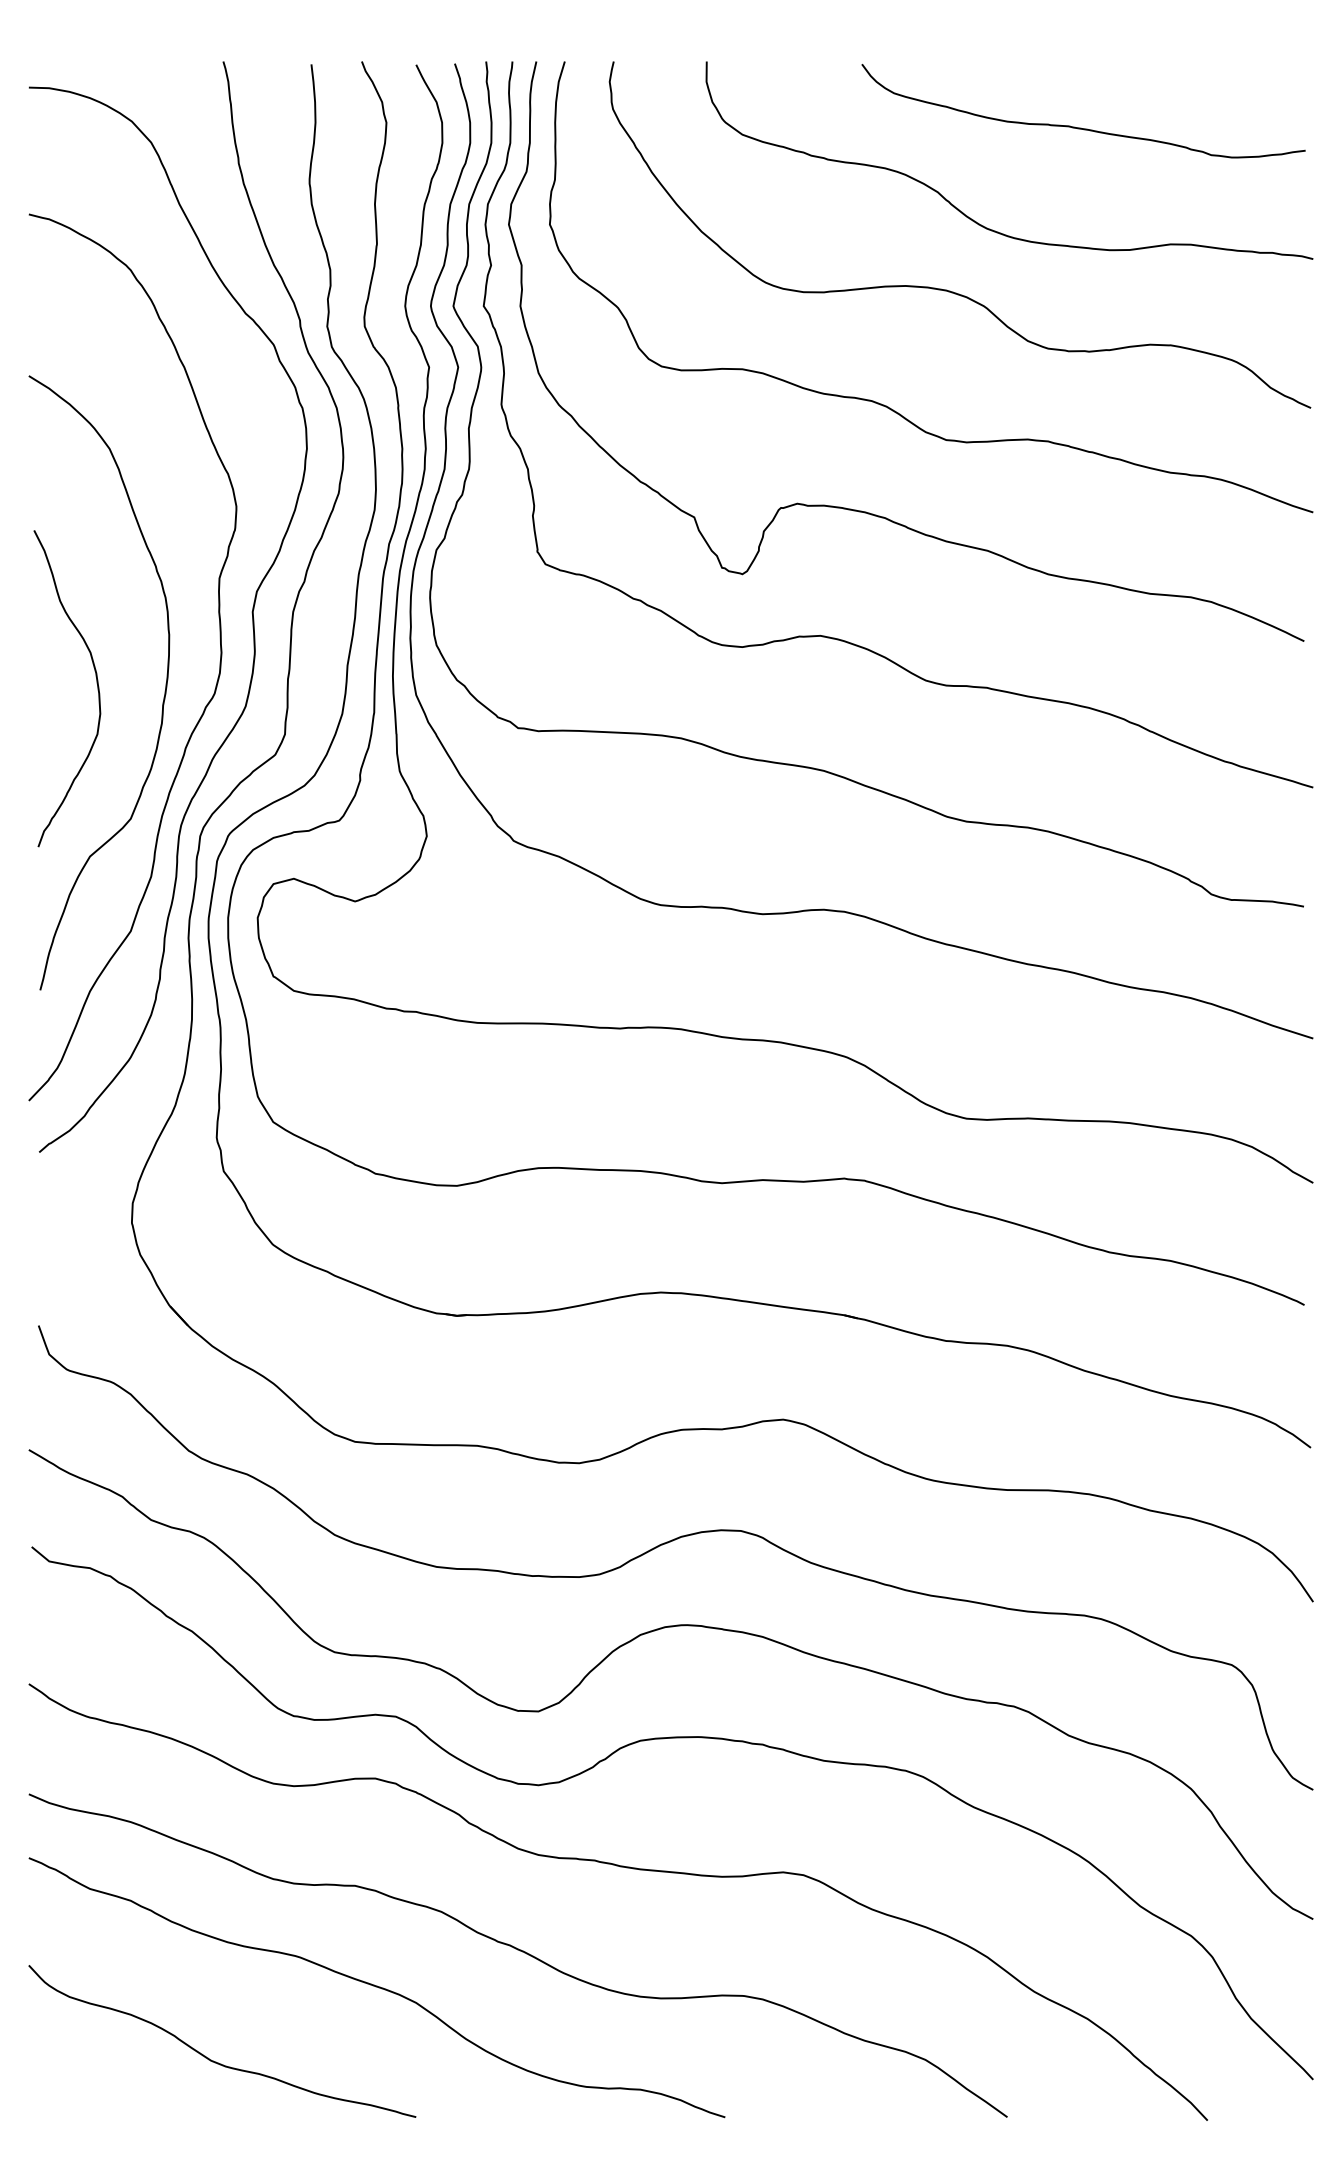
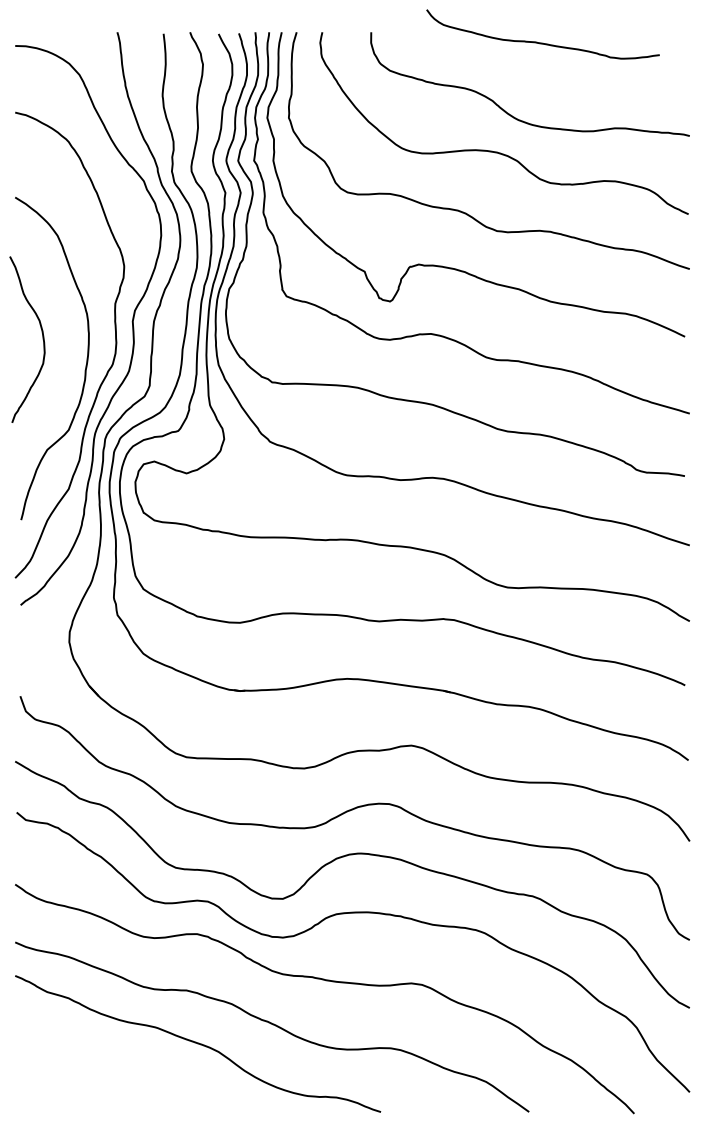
curve: (1082, 126) -> (542, 42), moved
curve: (96, 688) -> (42, 339), moved
curve: (210, 2057) -> (110, 1080), removed

